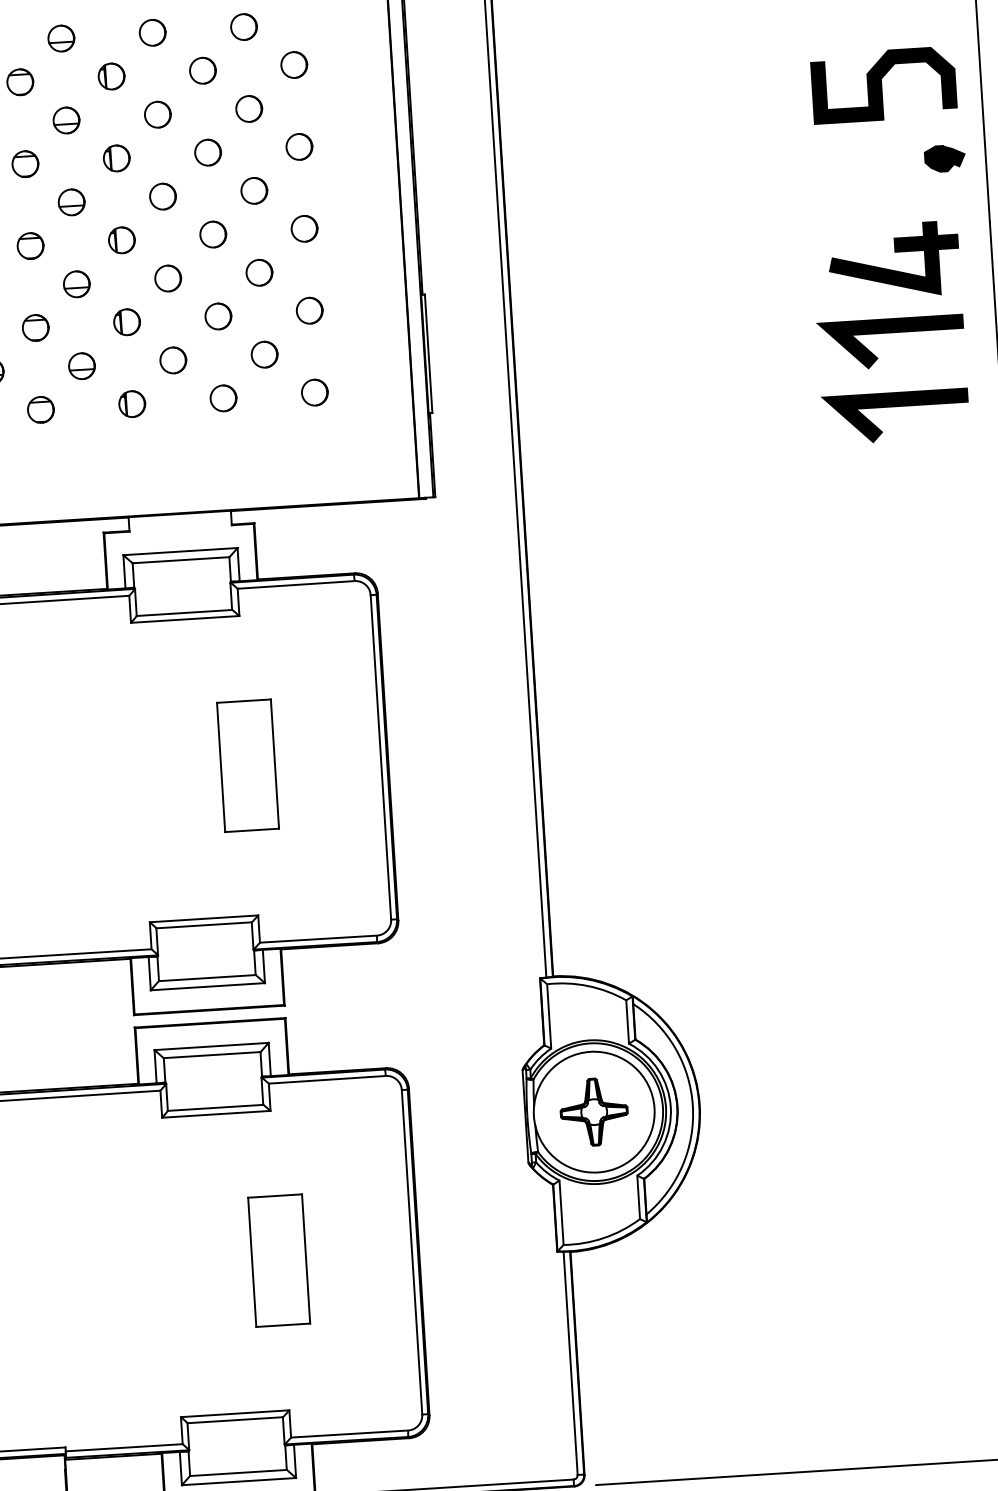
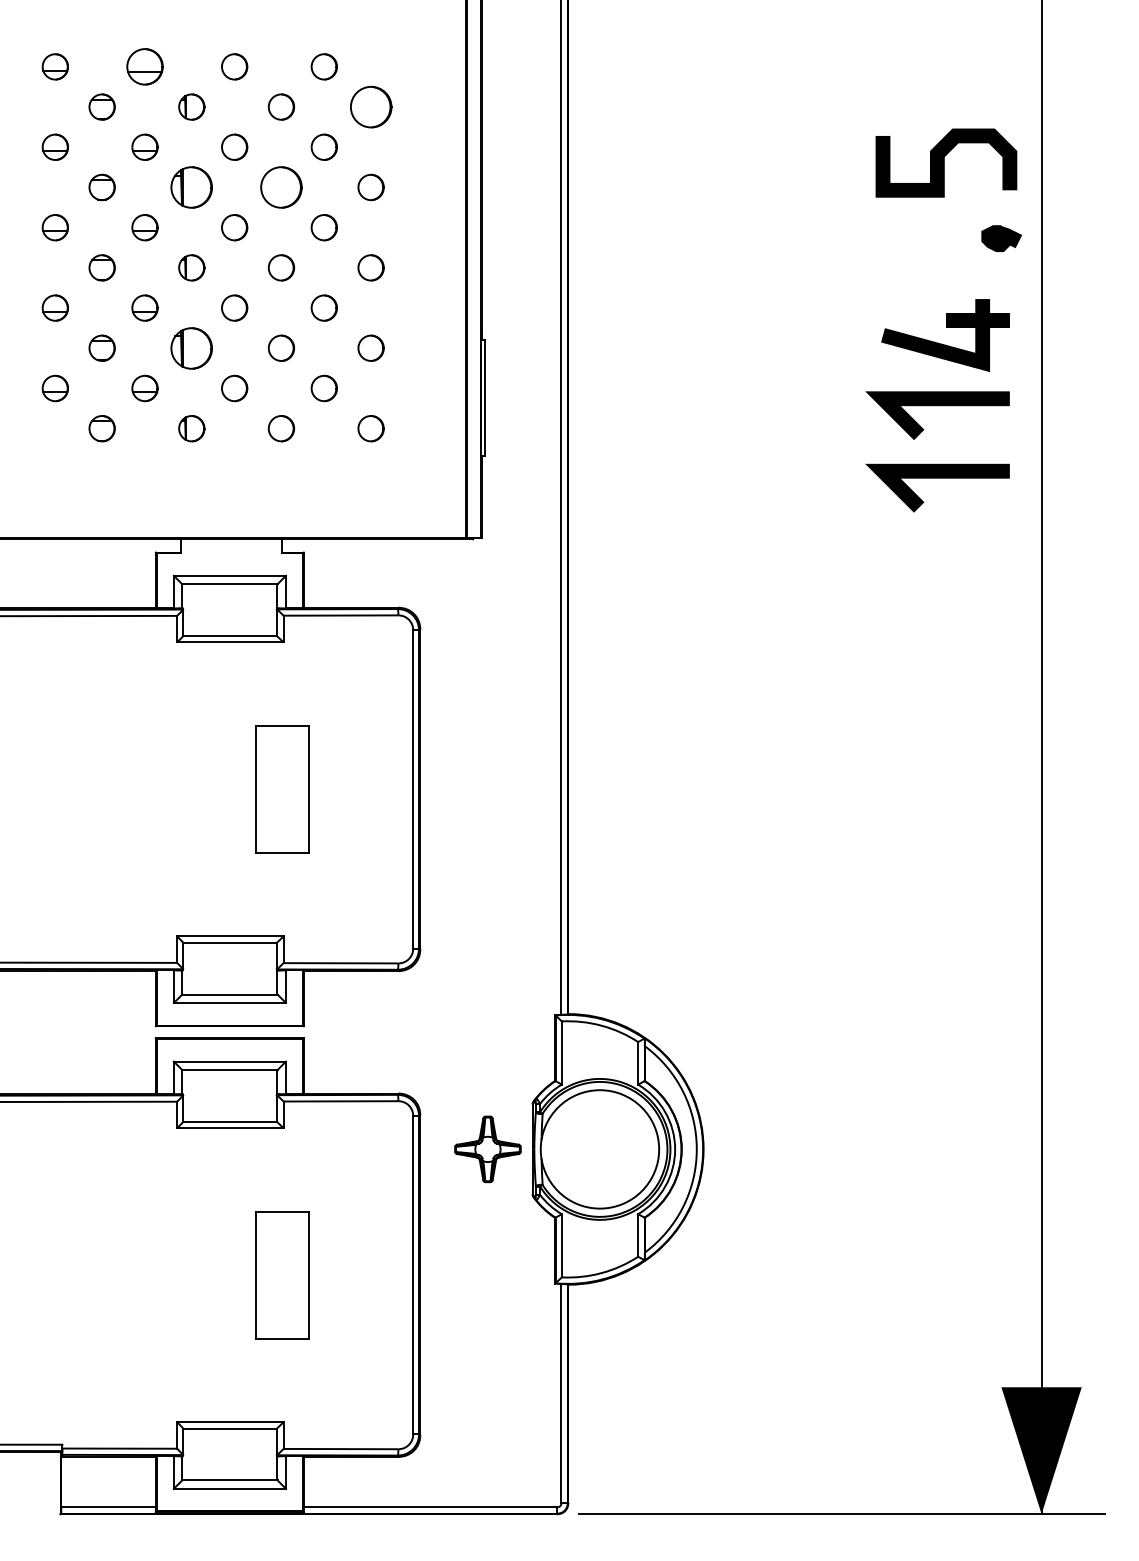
part: (60, 38) -> (144, 66), size x1.4
circle: (293, 64) -> (370, 106), size x1.6
part: (208, 152) -> (281, 187), size x1.6
part: (116, 158) -> (191, 187), size x1.6
part: (126, 321) -> (191, 347), size x1.6
part: (593, 1112) -> (487, 1149), moved

